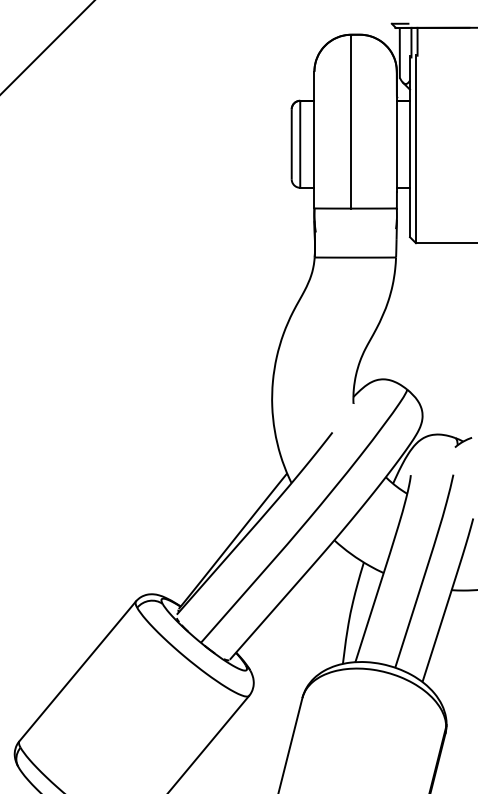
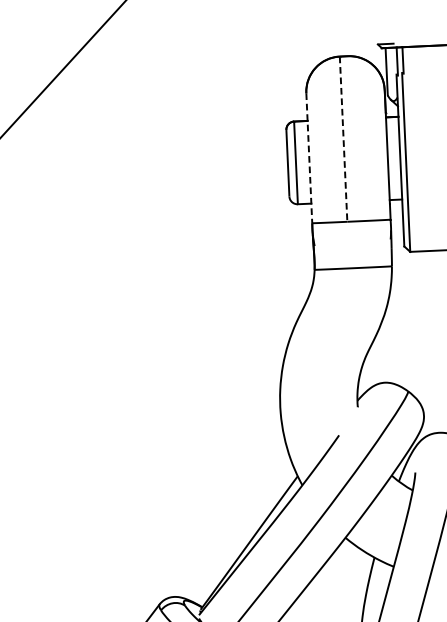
line: (351, 121) -> (343, 139), solid -> dashed
line: (314, 140) -> (309, 158), solid -> dashed

